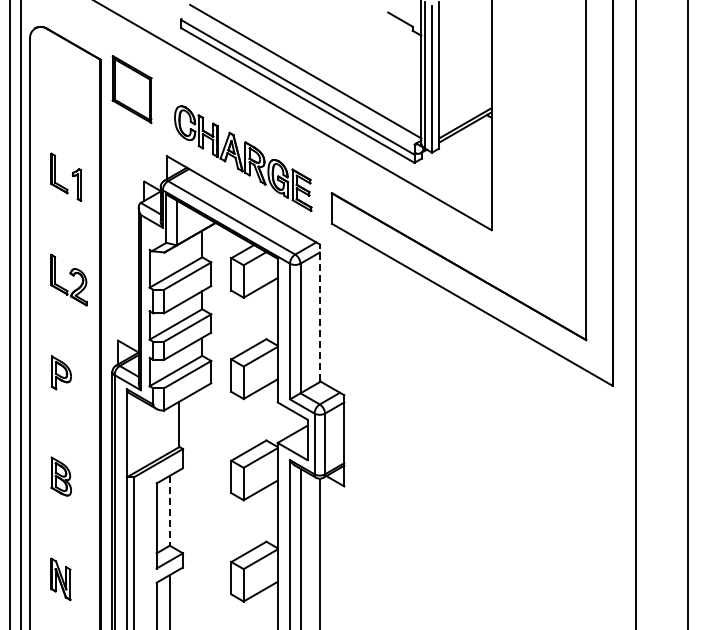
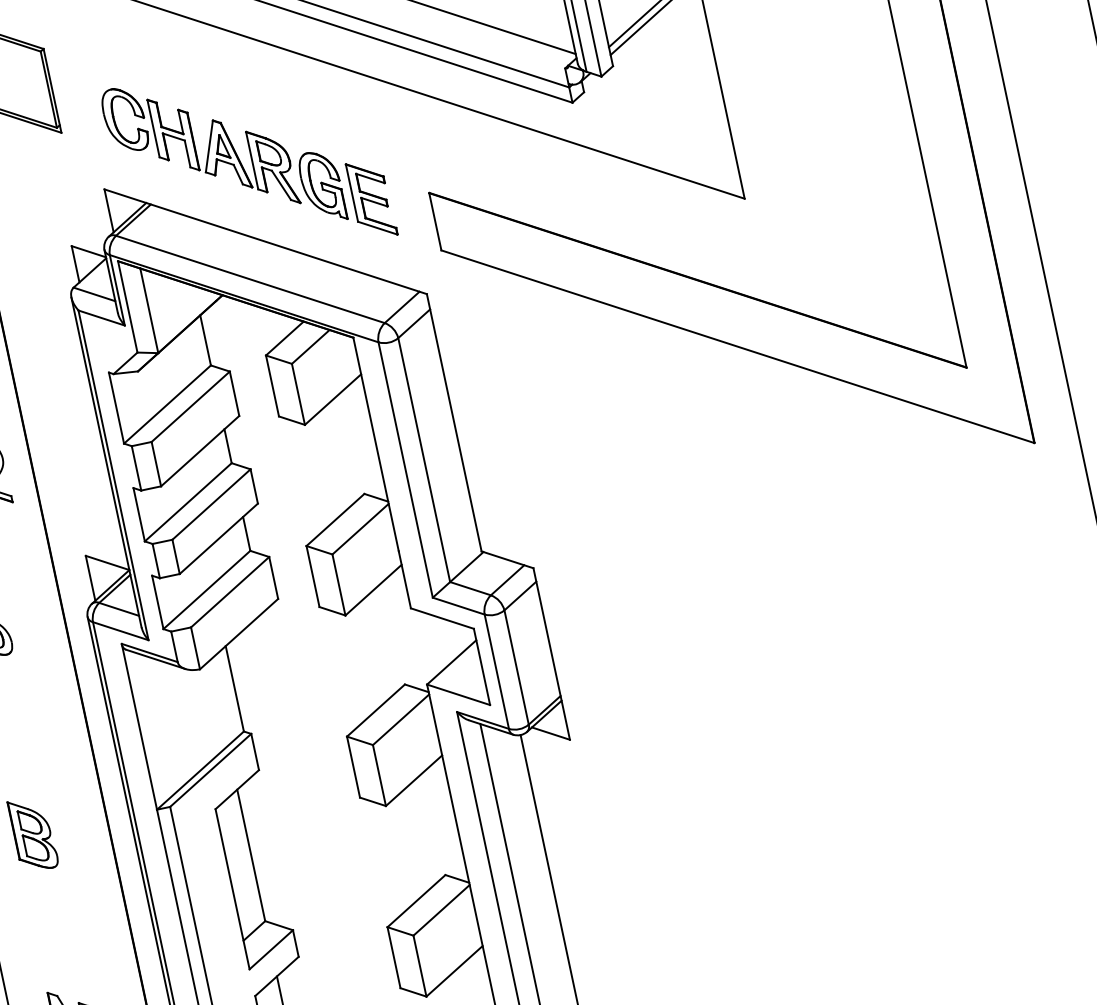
line: (319, 312) -> (453, 422), dashed -> solid
line: (169, 510) -> (250, 854), dashed -> solid

